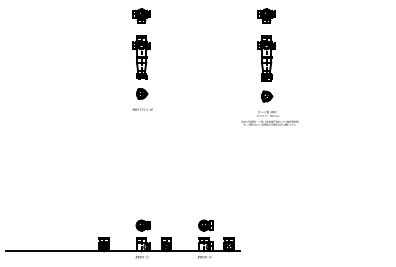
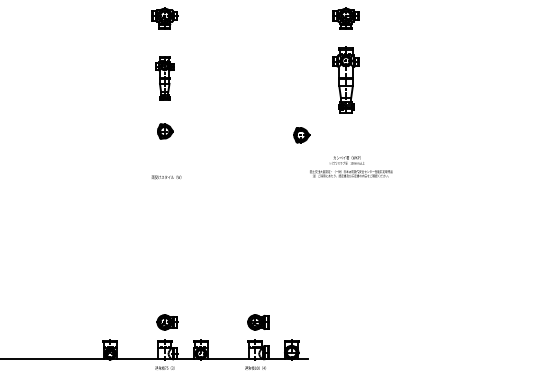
part: (141, 57) -> (164, 78), size x0.7
part: (267, 96) -> (302, 135), moved
text: (142, 109) -> (166, 177), moved

